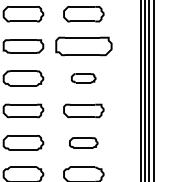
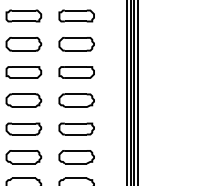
part: (83, 46) -> (76, 72), size x0.71
part: (83, 78) -> (76, 100), size x1.67
part: (83, 143) -> (76, 157), size x1.43

